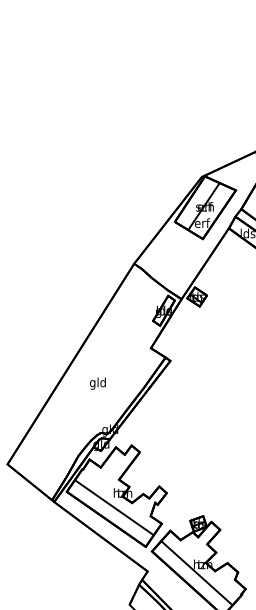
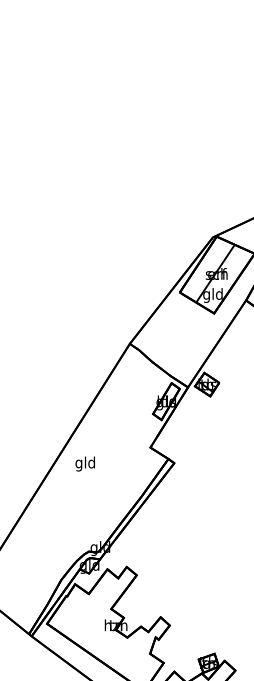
text: (202, 224) -> (213, 295), erf -> gld
text: (97, 383) -> (84, 463), moved
line: (114, 507) -> (105, 643), removed

